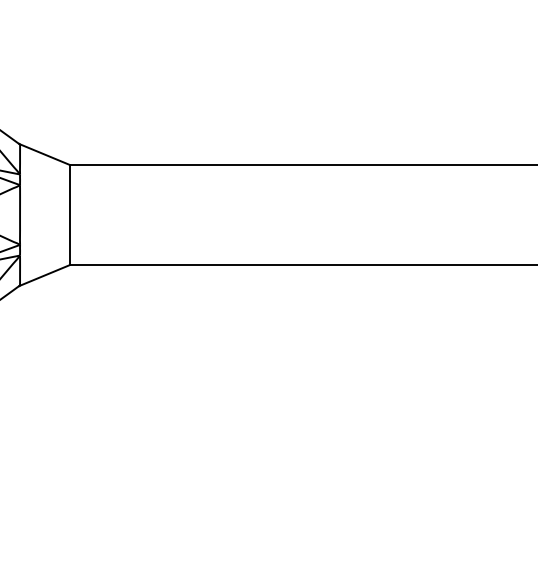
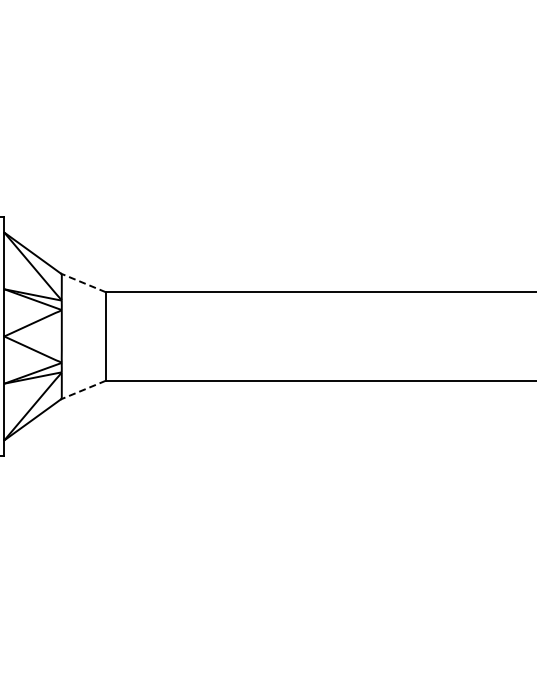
line: (44, 155) -> (83, 283), solid -> dashed
line: (44, 274) -> (83, 389), solid -> dashed

